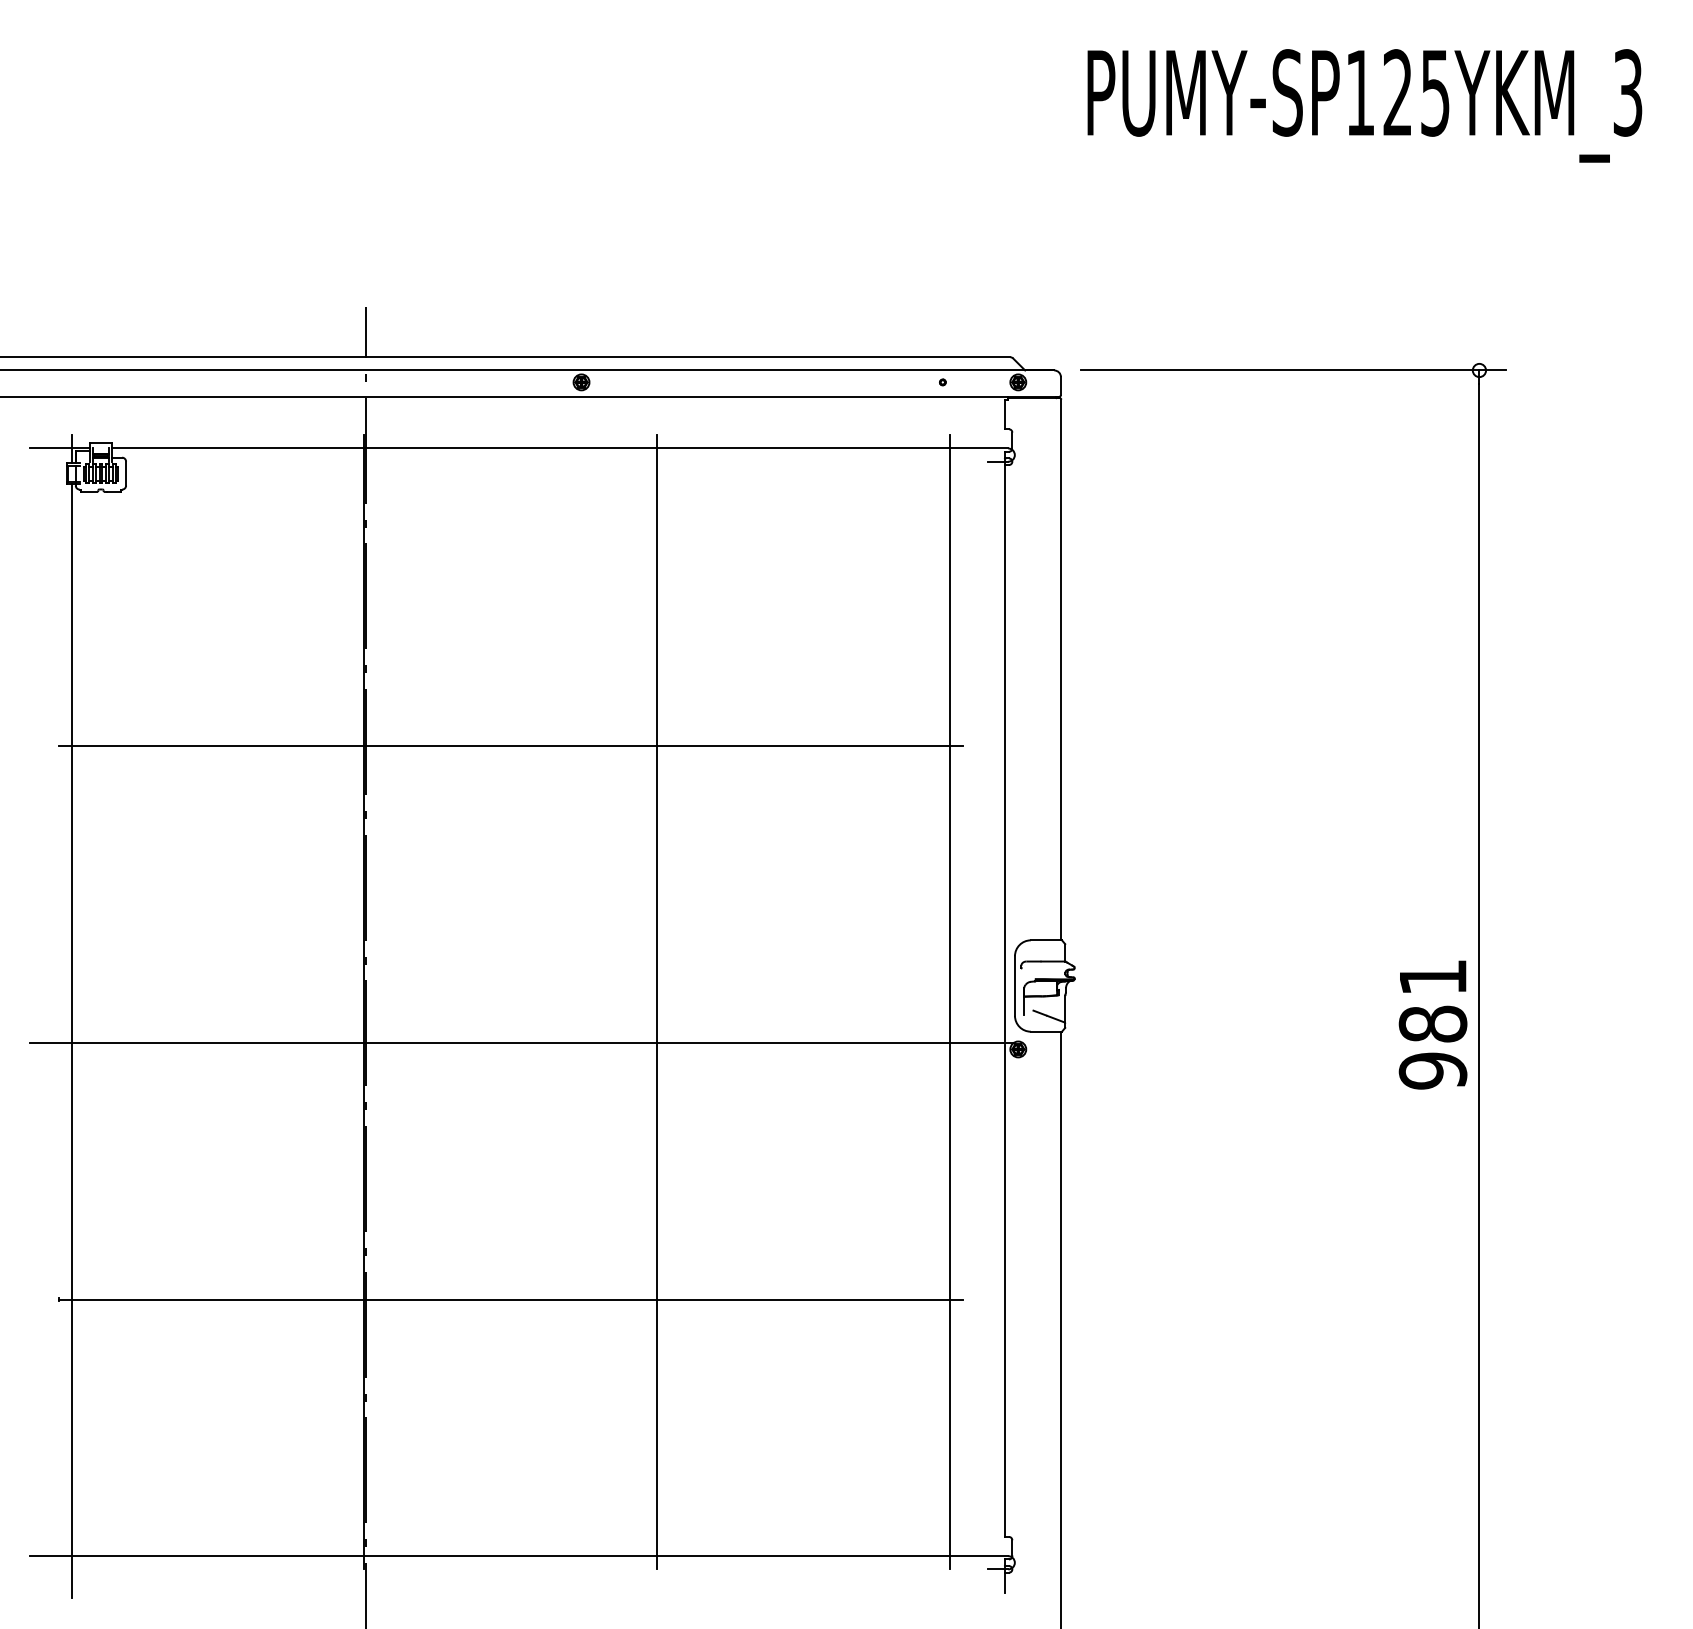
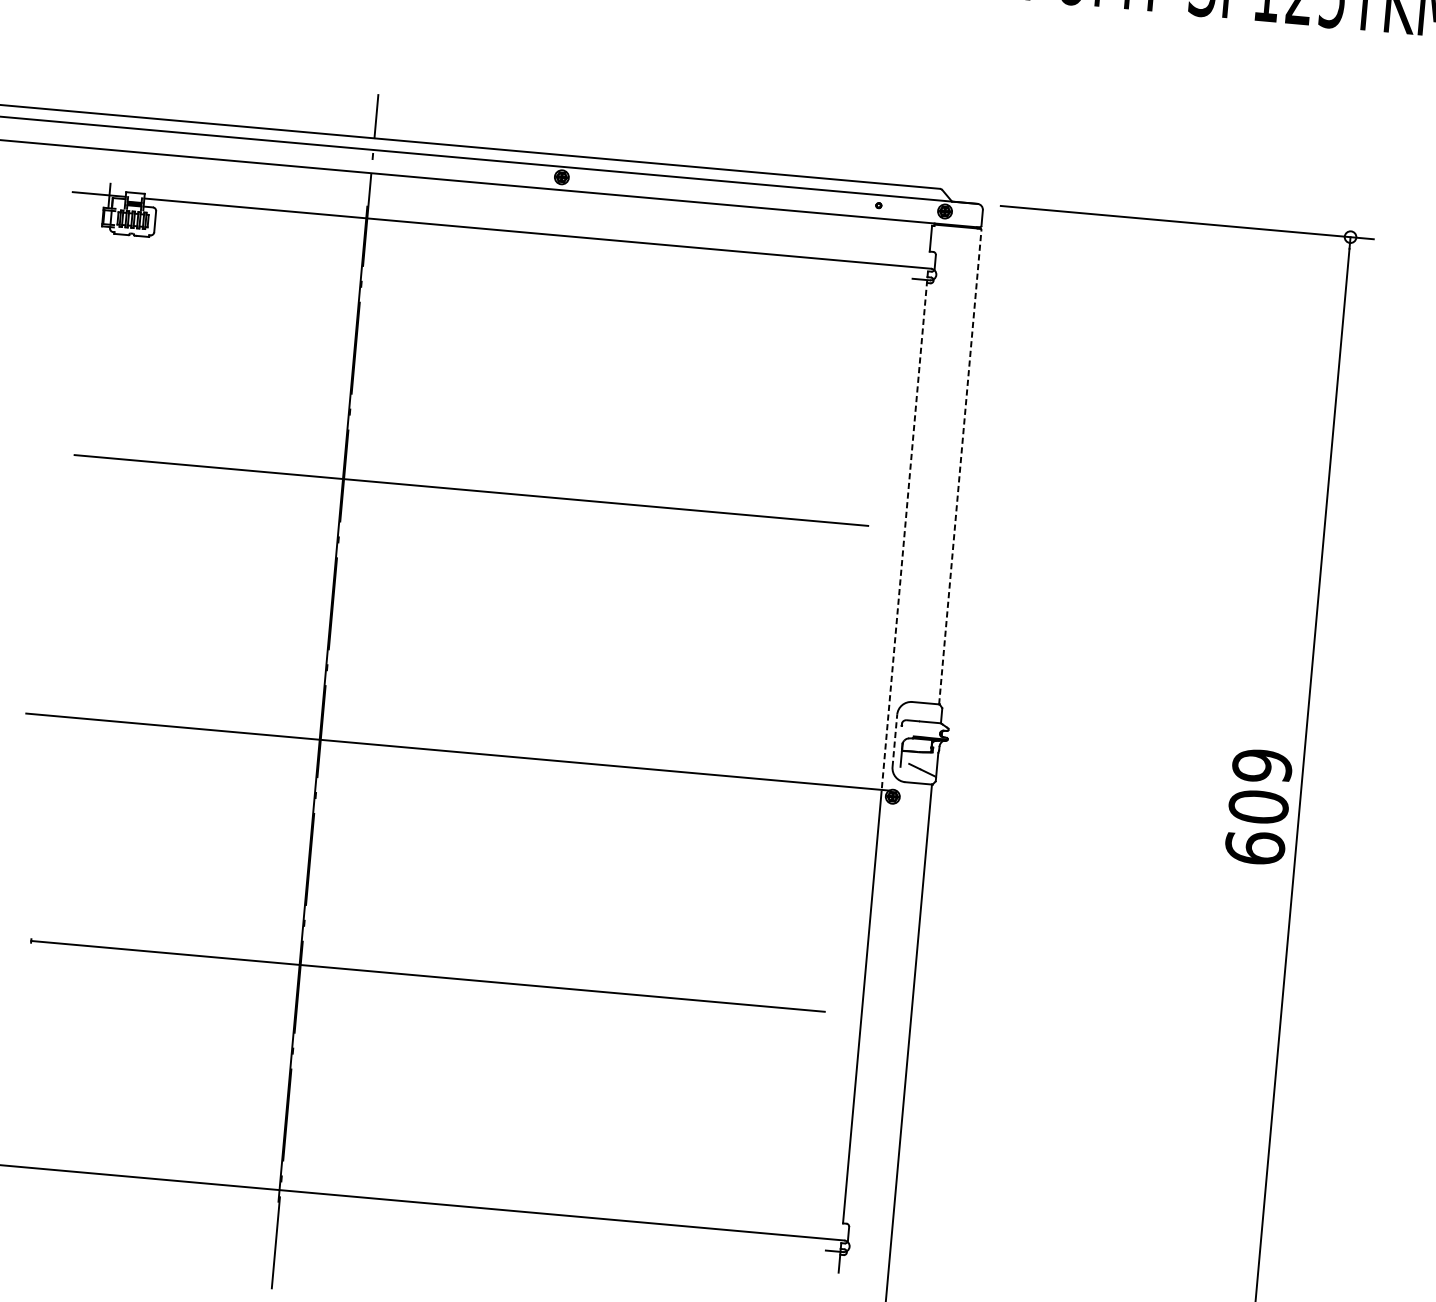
line: (1061, 669) -> (960, 466), solid -> dashed
line: (1005, 746) -> (905, 529), solid -> dashed
line: (1014, 986) -> (894, 741), solid -> dashed
line: (657, 1002) -> (579, 727), removed
line: (949, 1002) -> (836, 750), removed
text: (1432, 1024) -> (1258, 807), 981 -> 609
line: (71, 1040) -> (62, 714), removed

